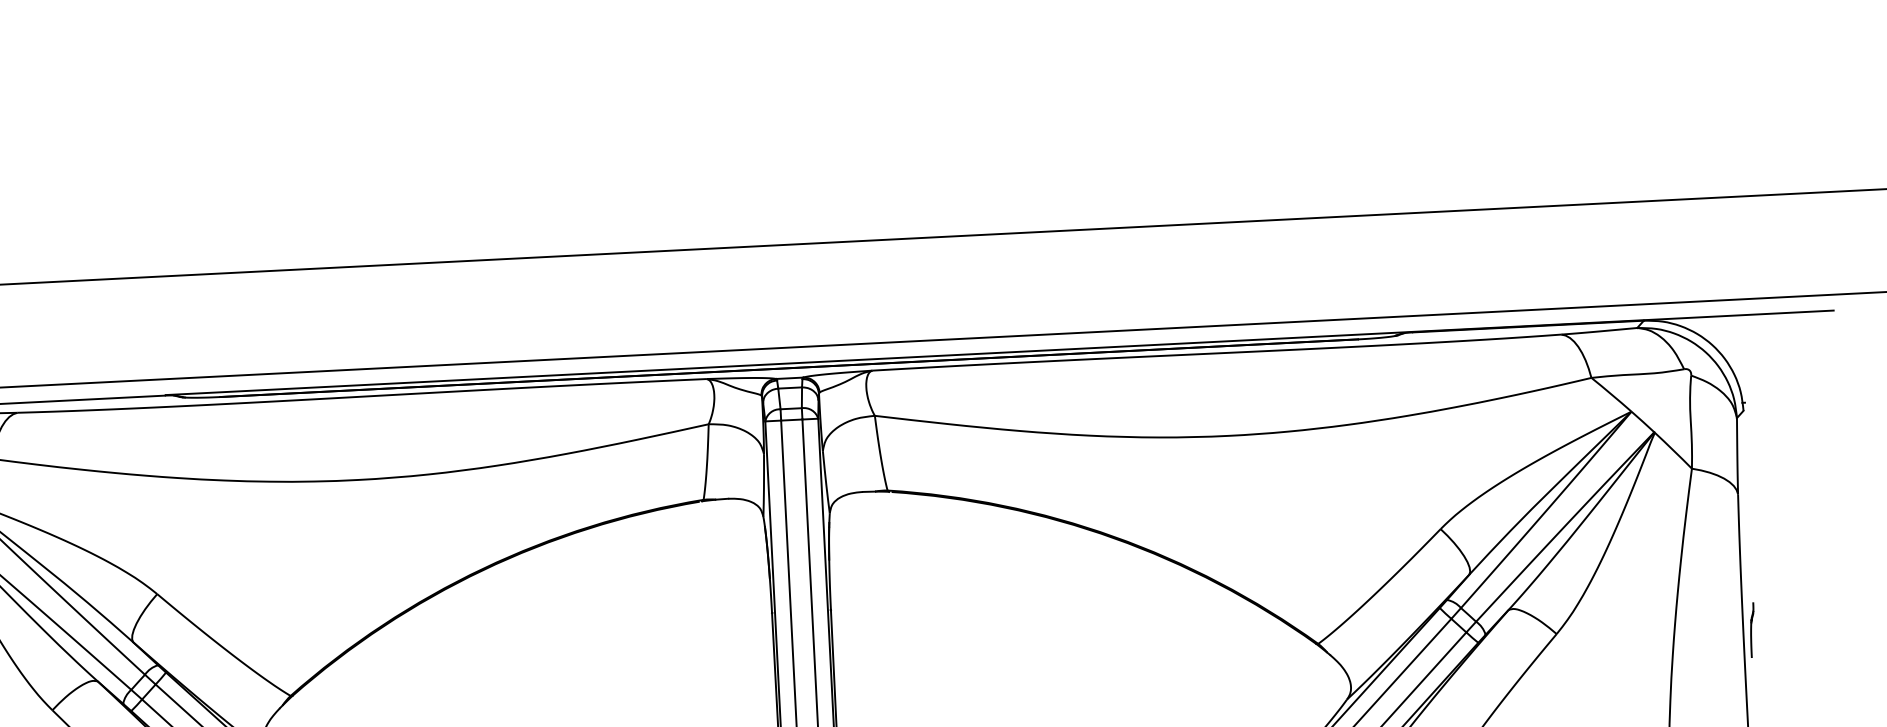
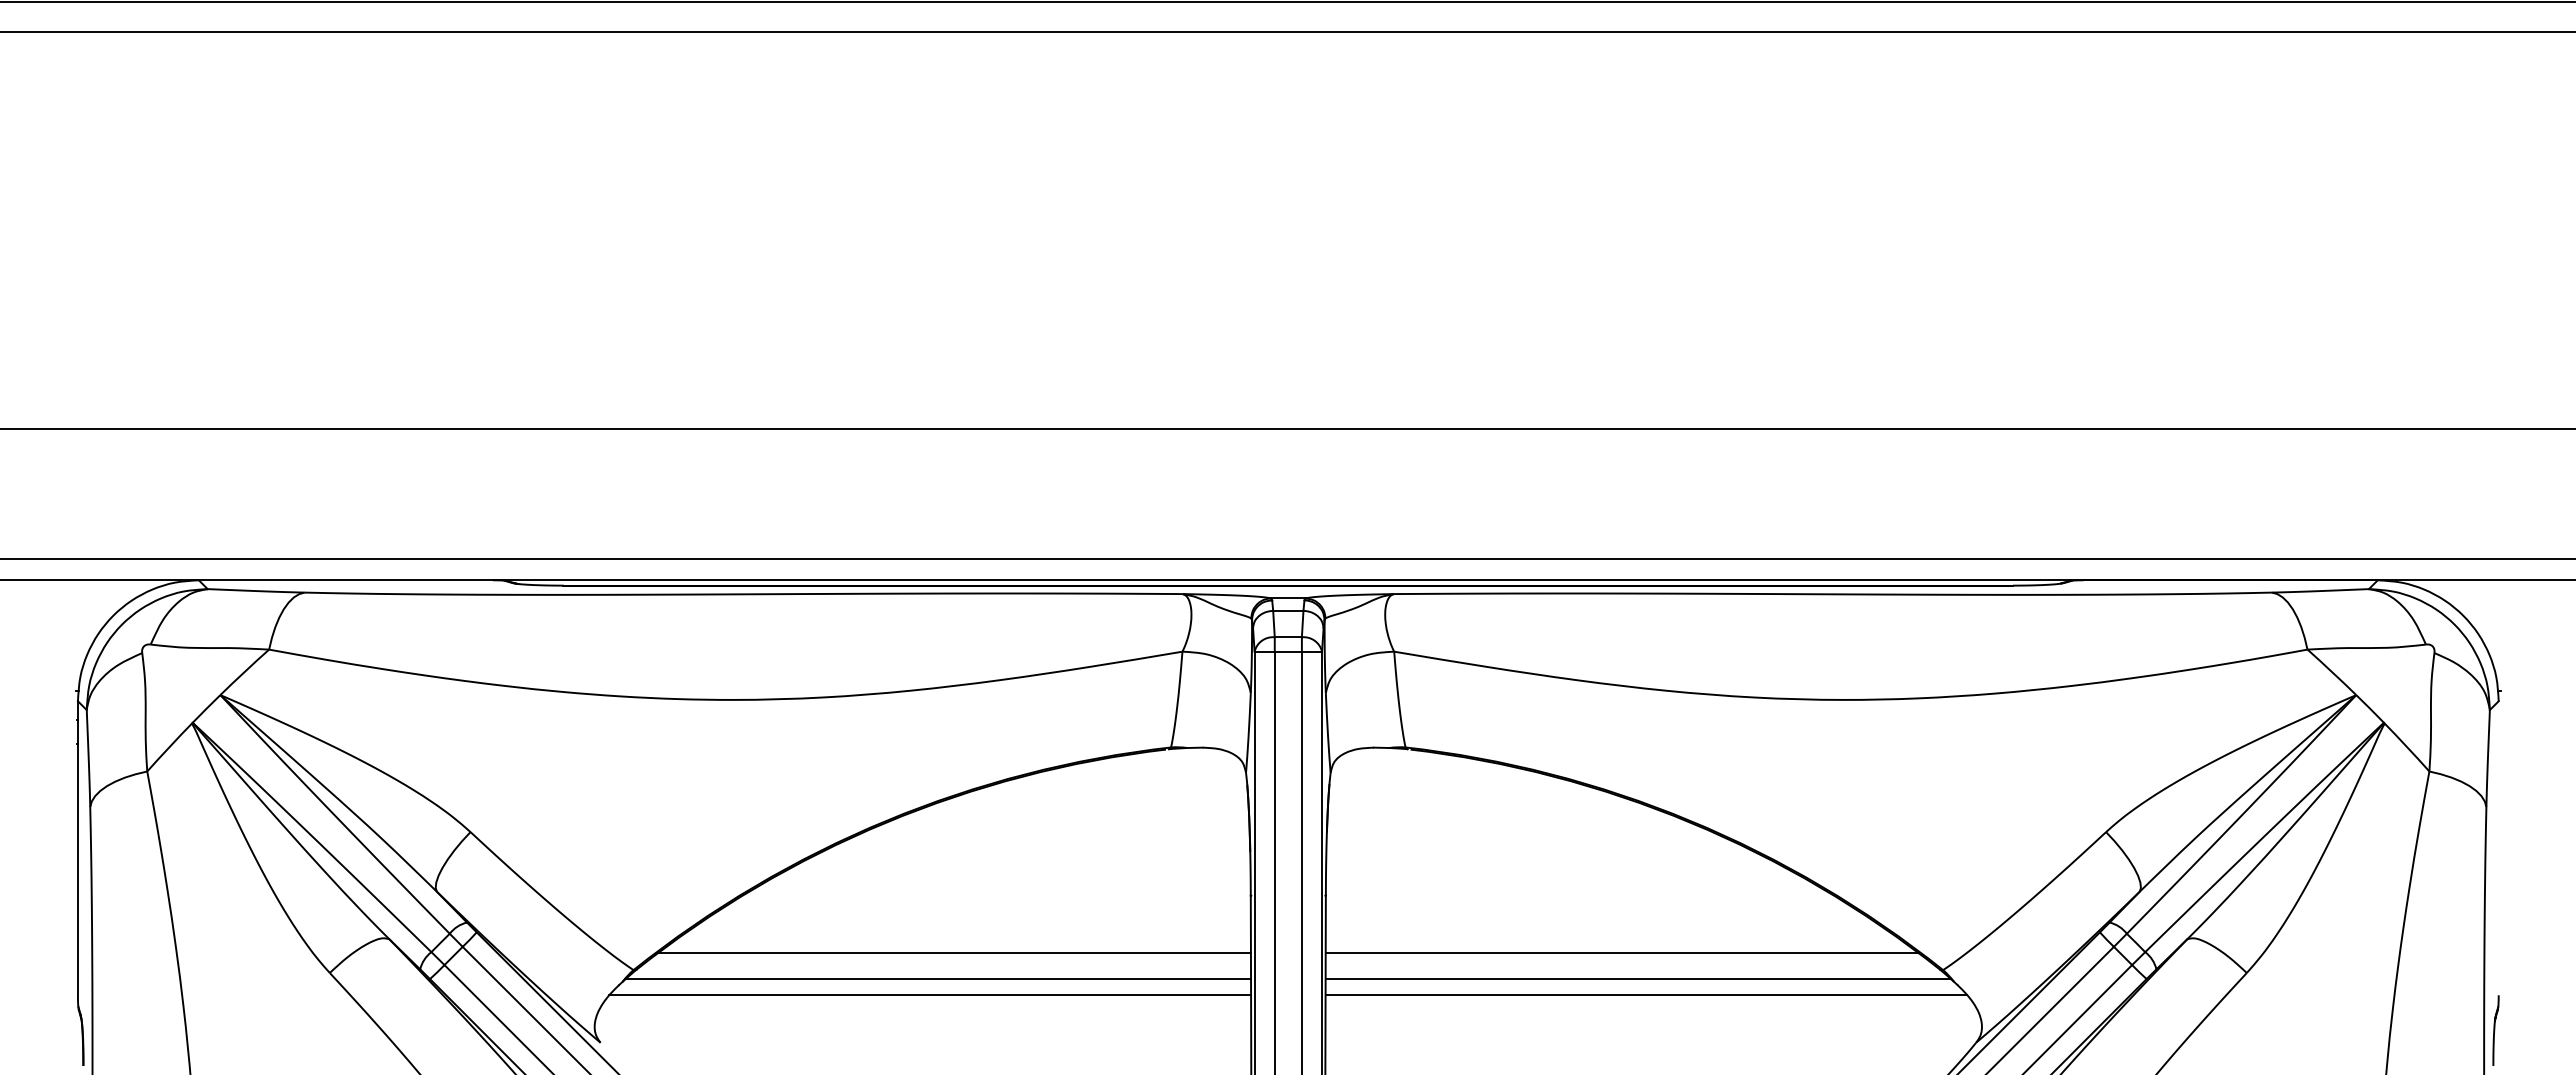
part: (1752, 630) -> (2495, 1030), moved
line: (1066, 643) -> (1622, 953), added
line: (1079, 663) -> (1638, 979), added
line: (541, 670) -> (953, 953), added
line: (1086, 675) -> (1646, 995), added
line: (530, 691) -> (938, 979), added
line: (524, 704) -> (930, 995), added

